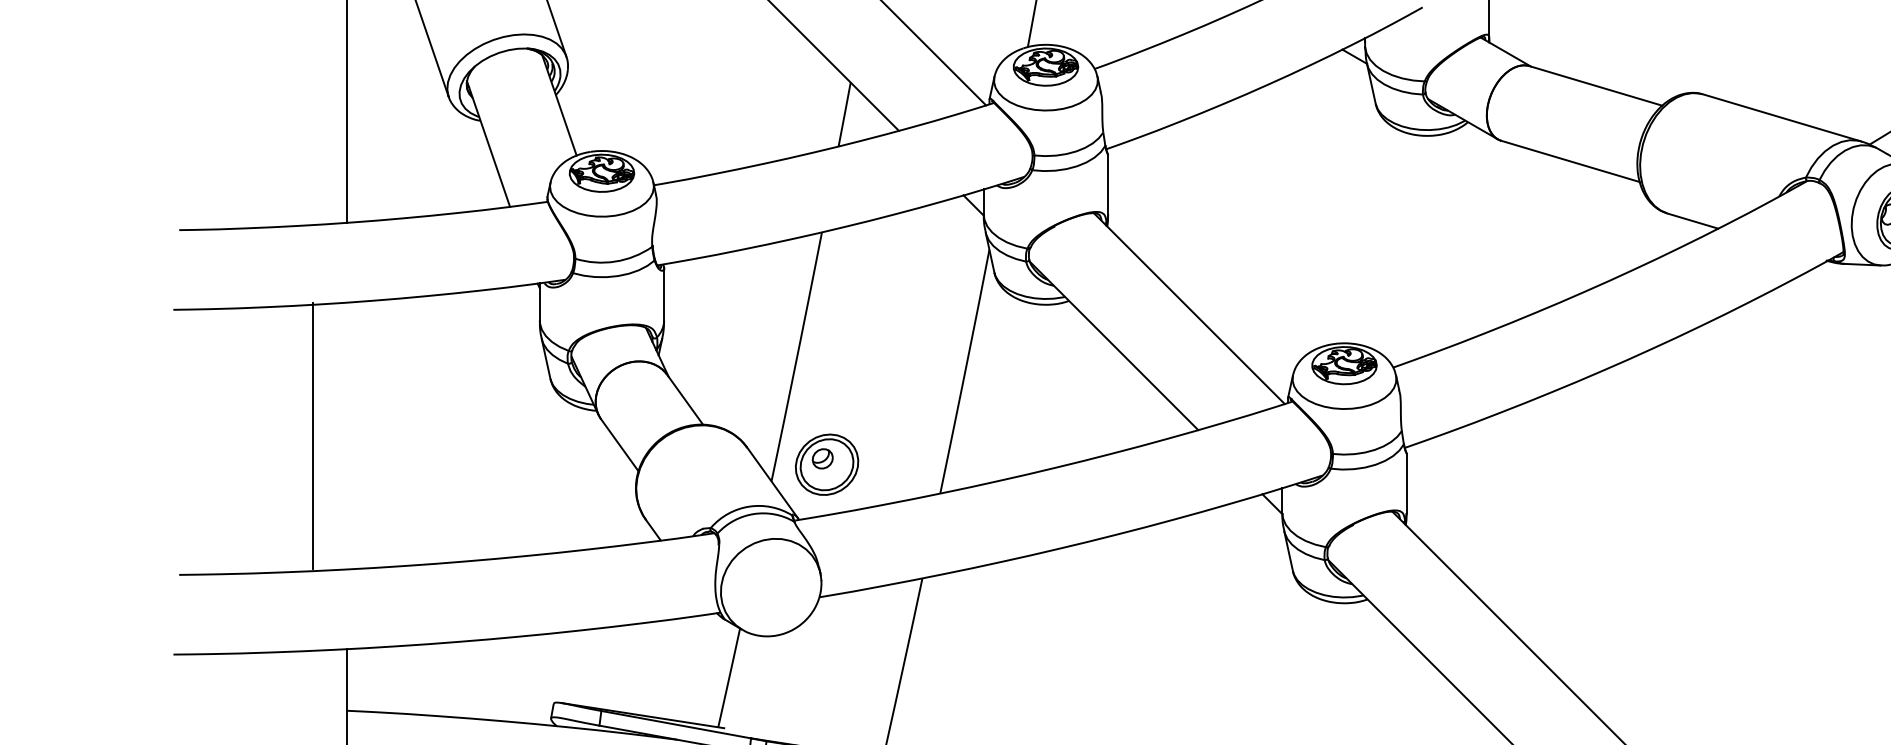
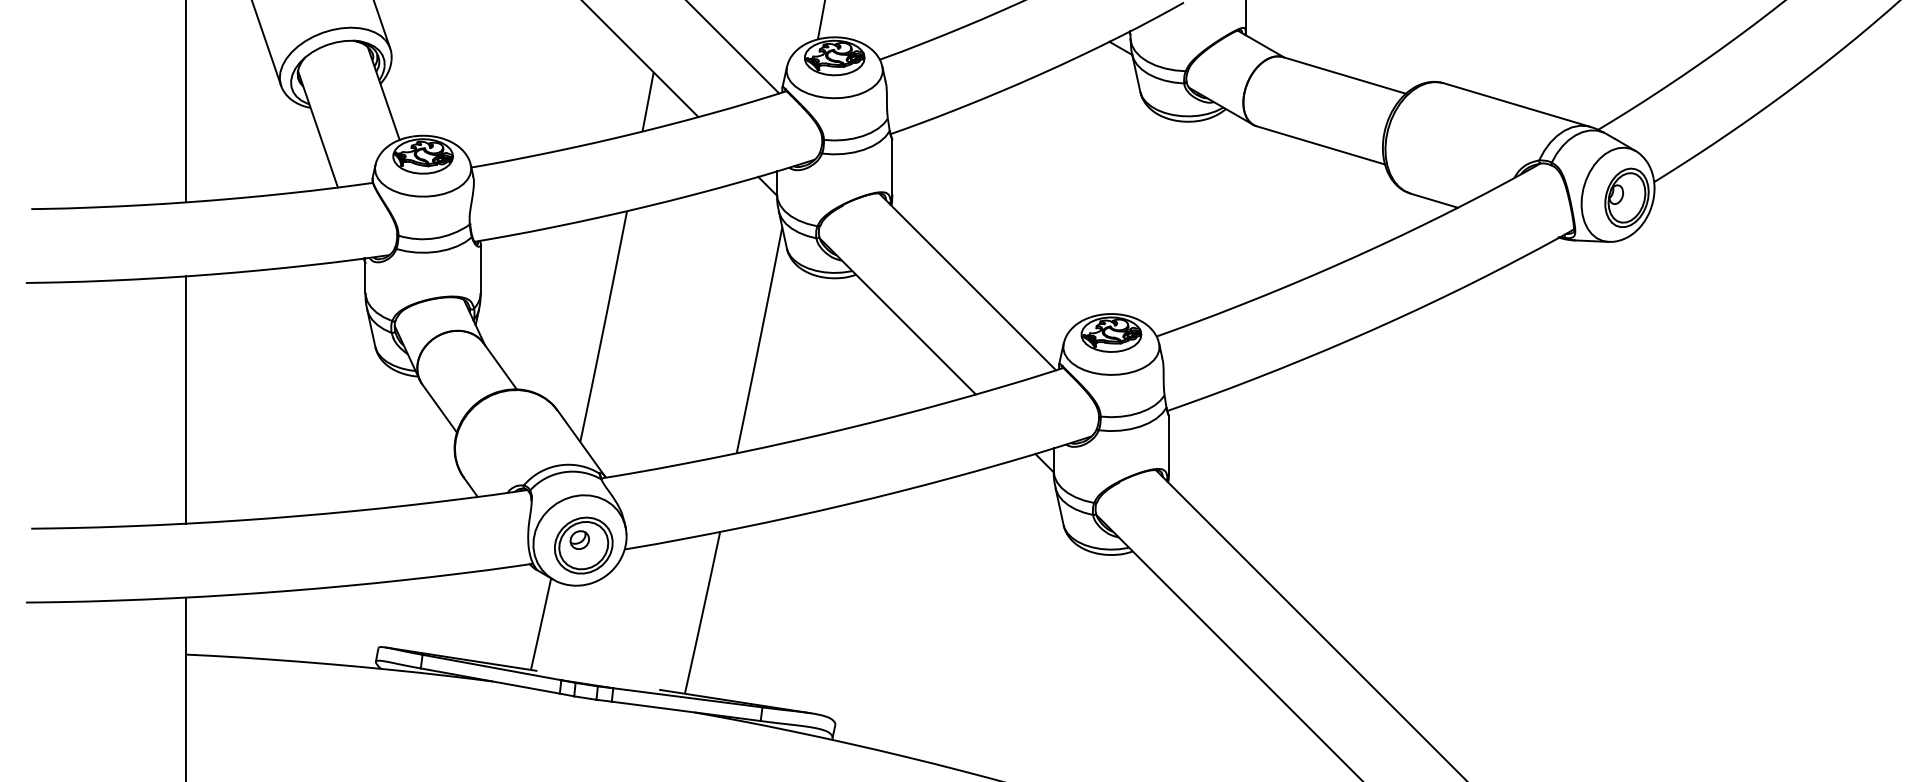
line: (313, 435) -> (186, 399), moved
part: (826, 464) -> (583, 545), moved

